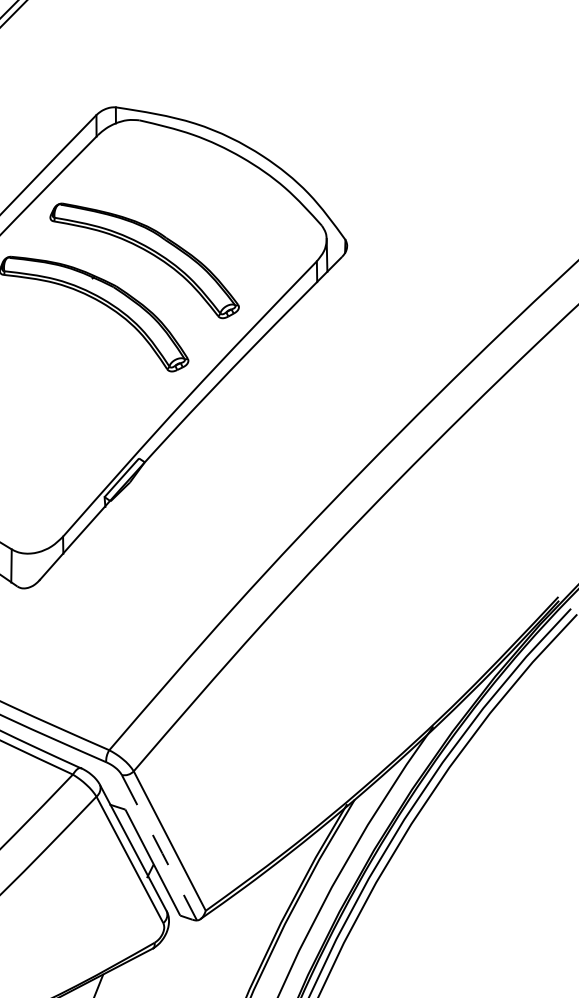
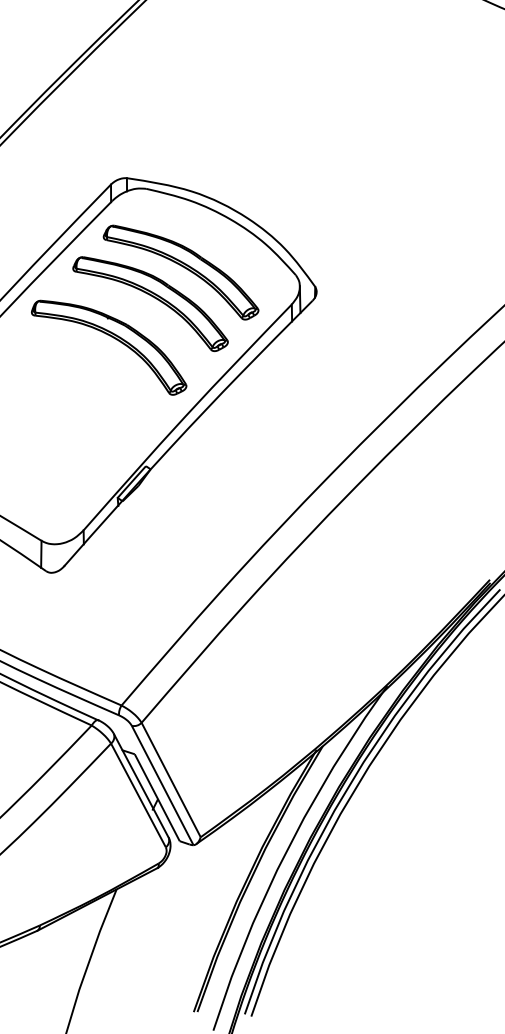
part: (181, 222) -> (180, 272), added
line: (159, 847) -> (162, 785), dashed -> solid

